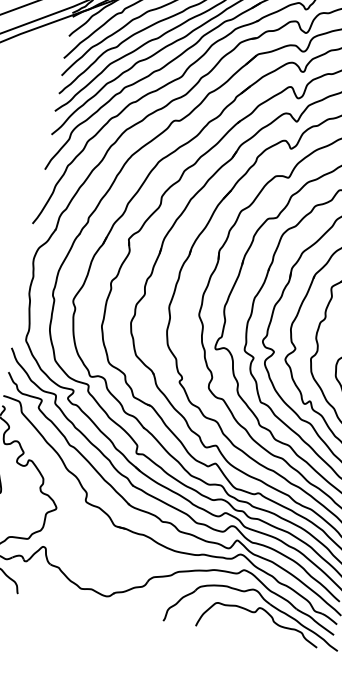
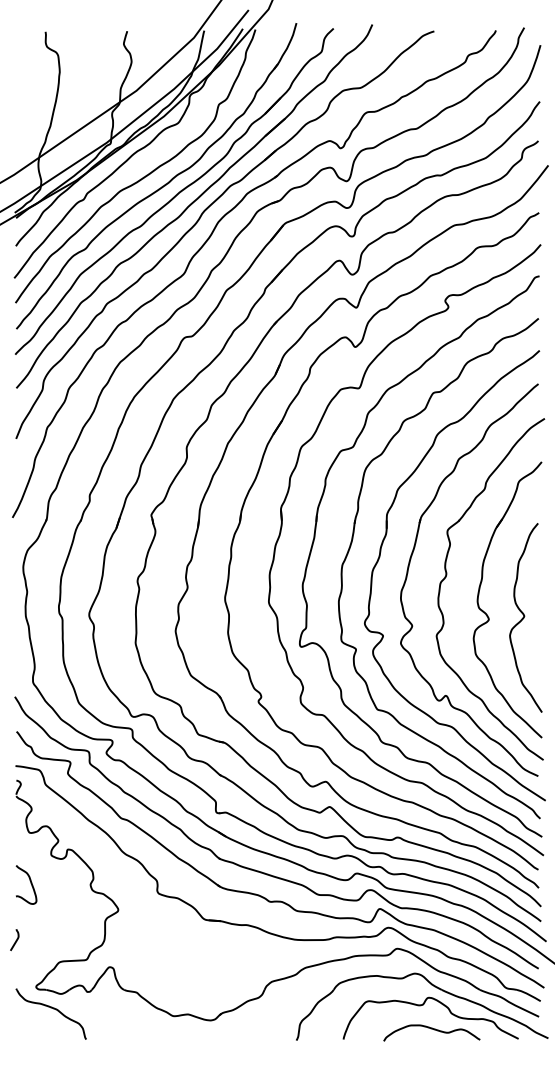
curve: (258, 630) -> (431, 1029), added

